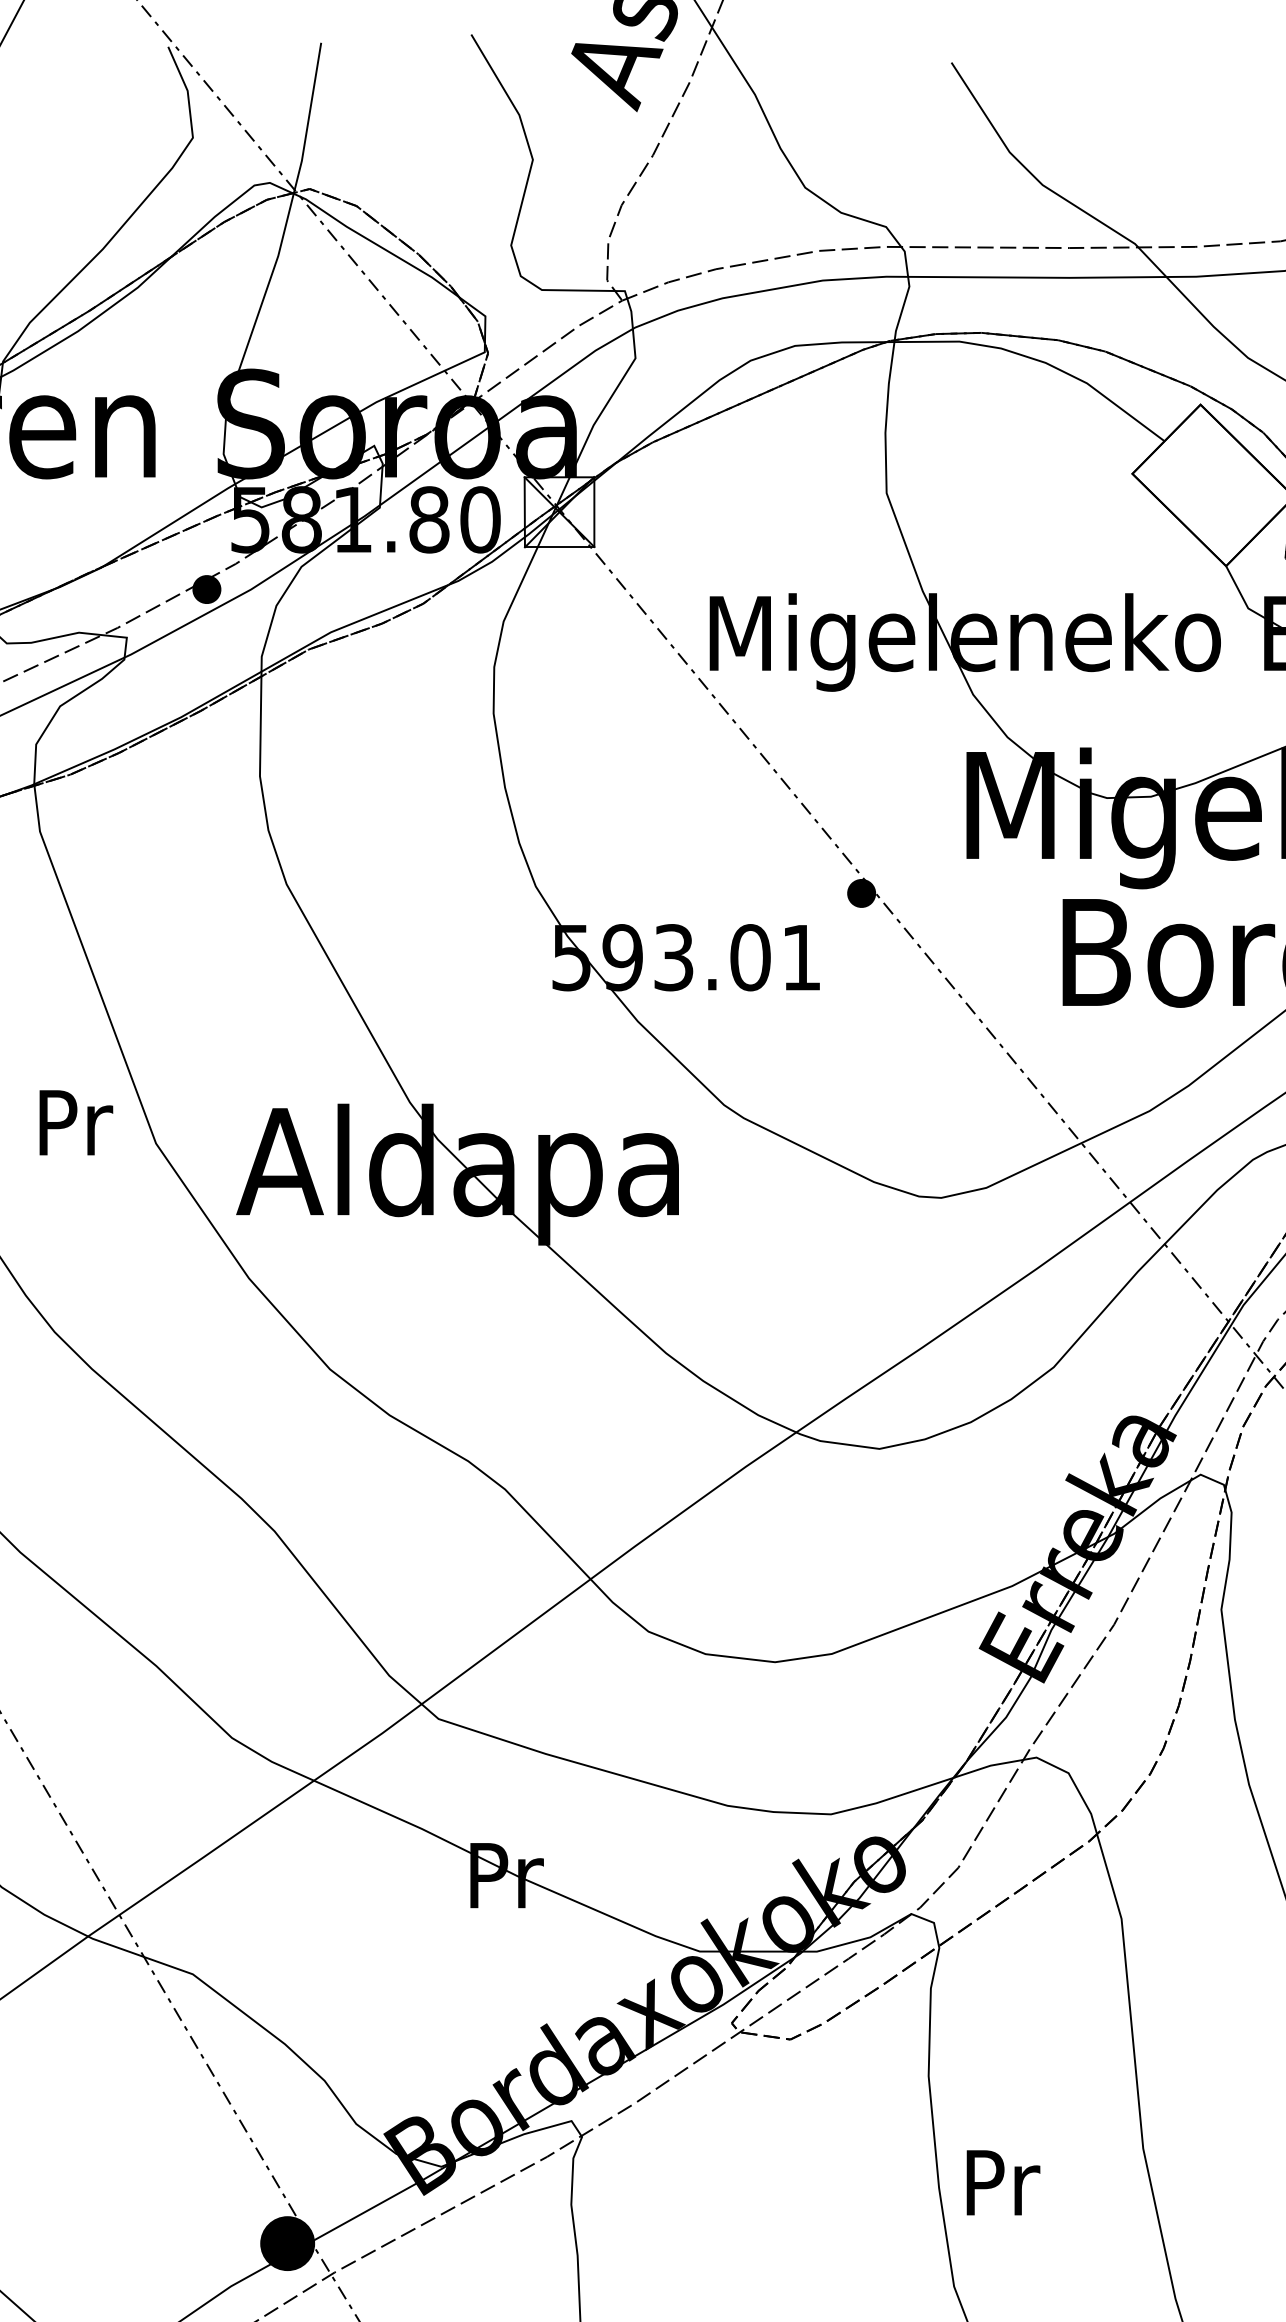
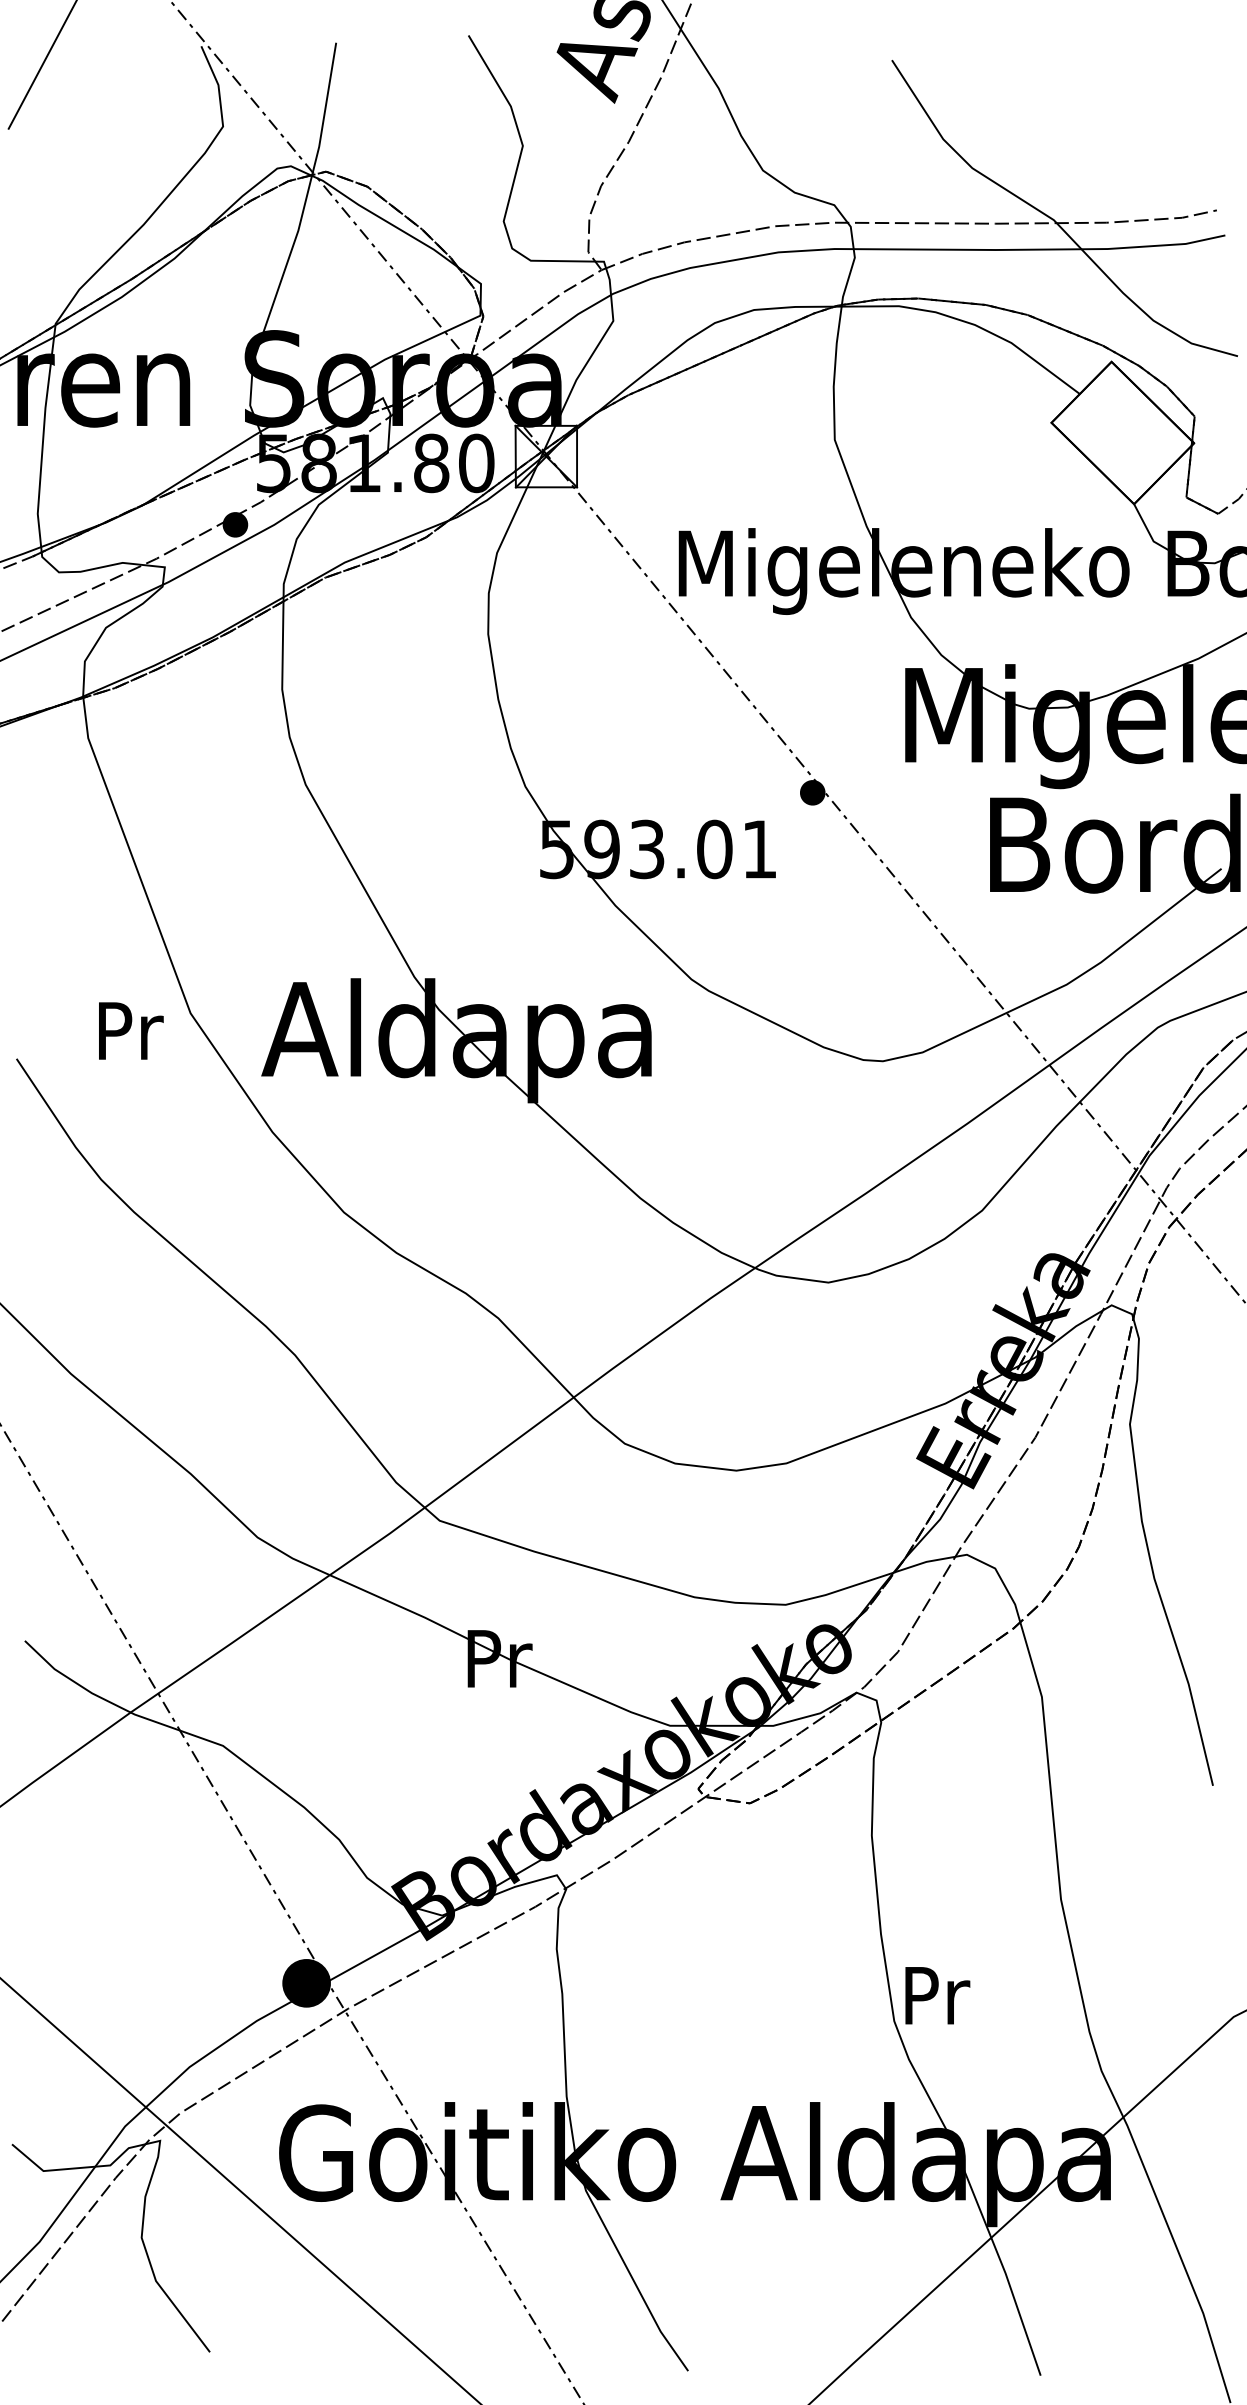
text: (76, 1122) -> (131, 1030), moved
text: (1003, 2182) -> (937, 1995), moved

